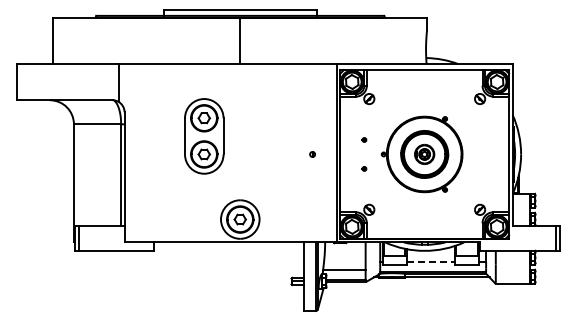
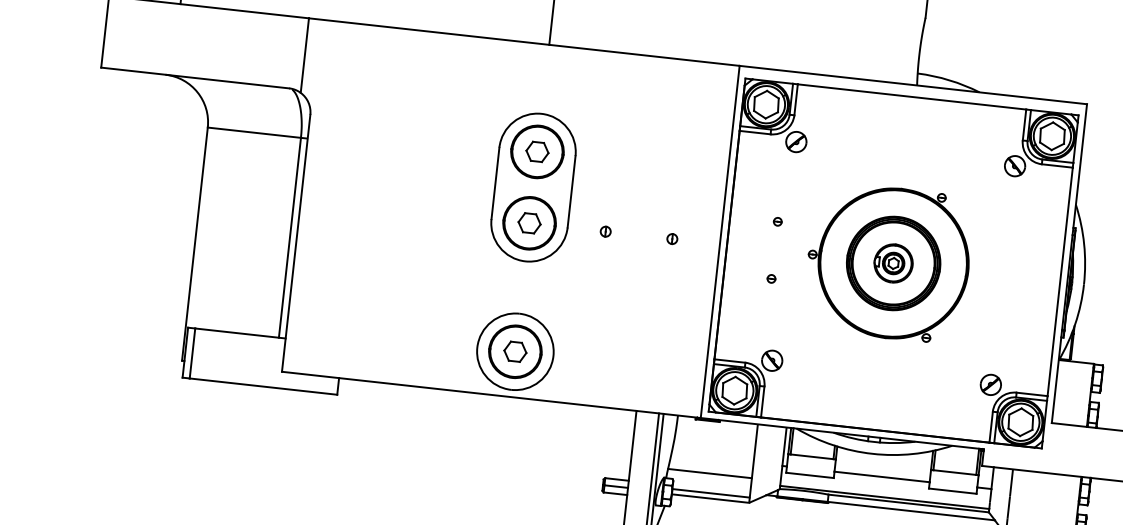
part: (204, 136) -> (533, 187), moved
part: (278, 154) -> (605, 231), added
line: (431, 261) -> (883, 476), dashed -> solid

